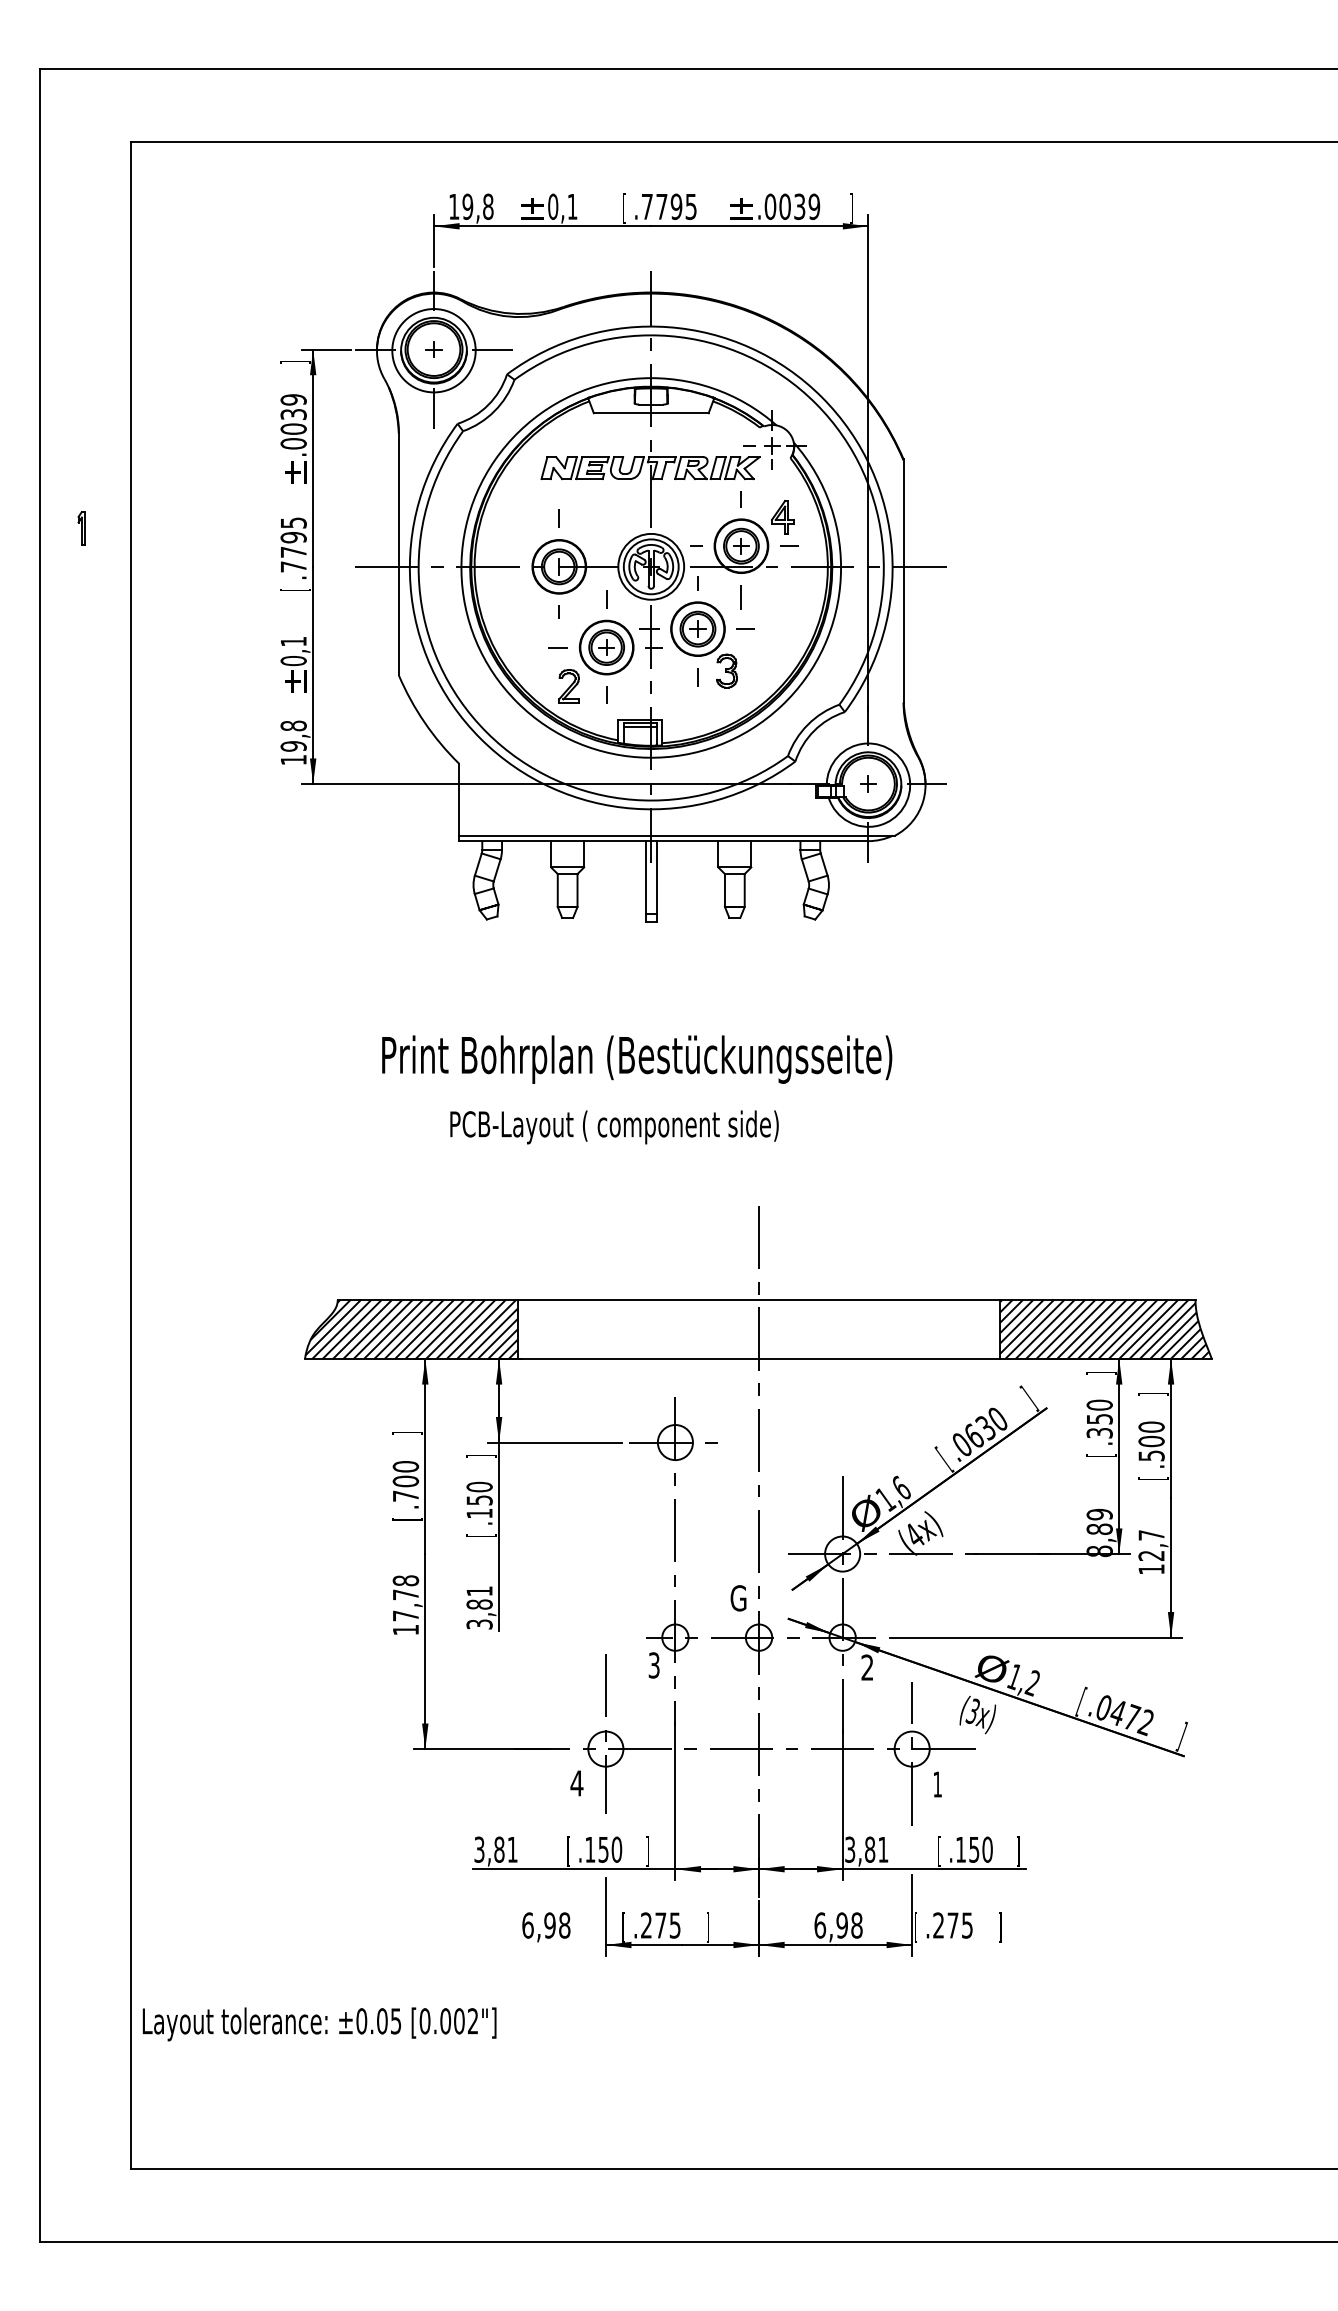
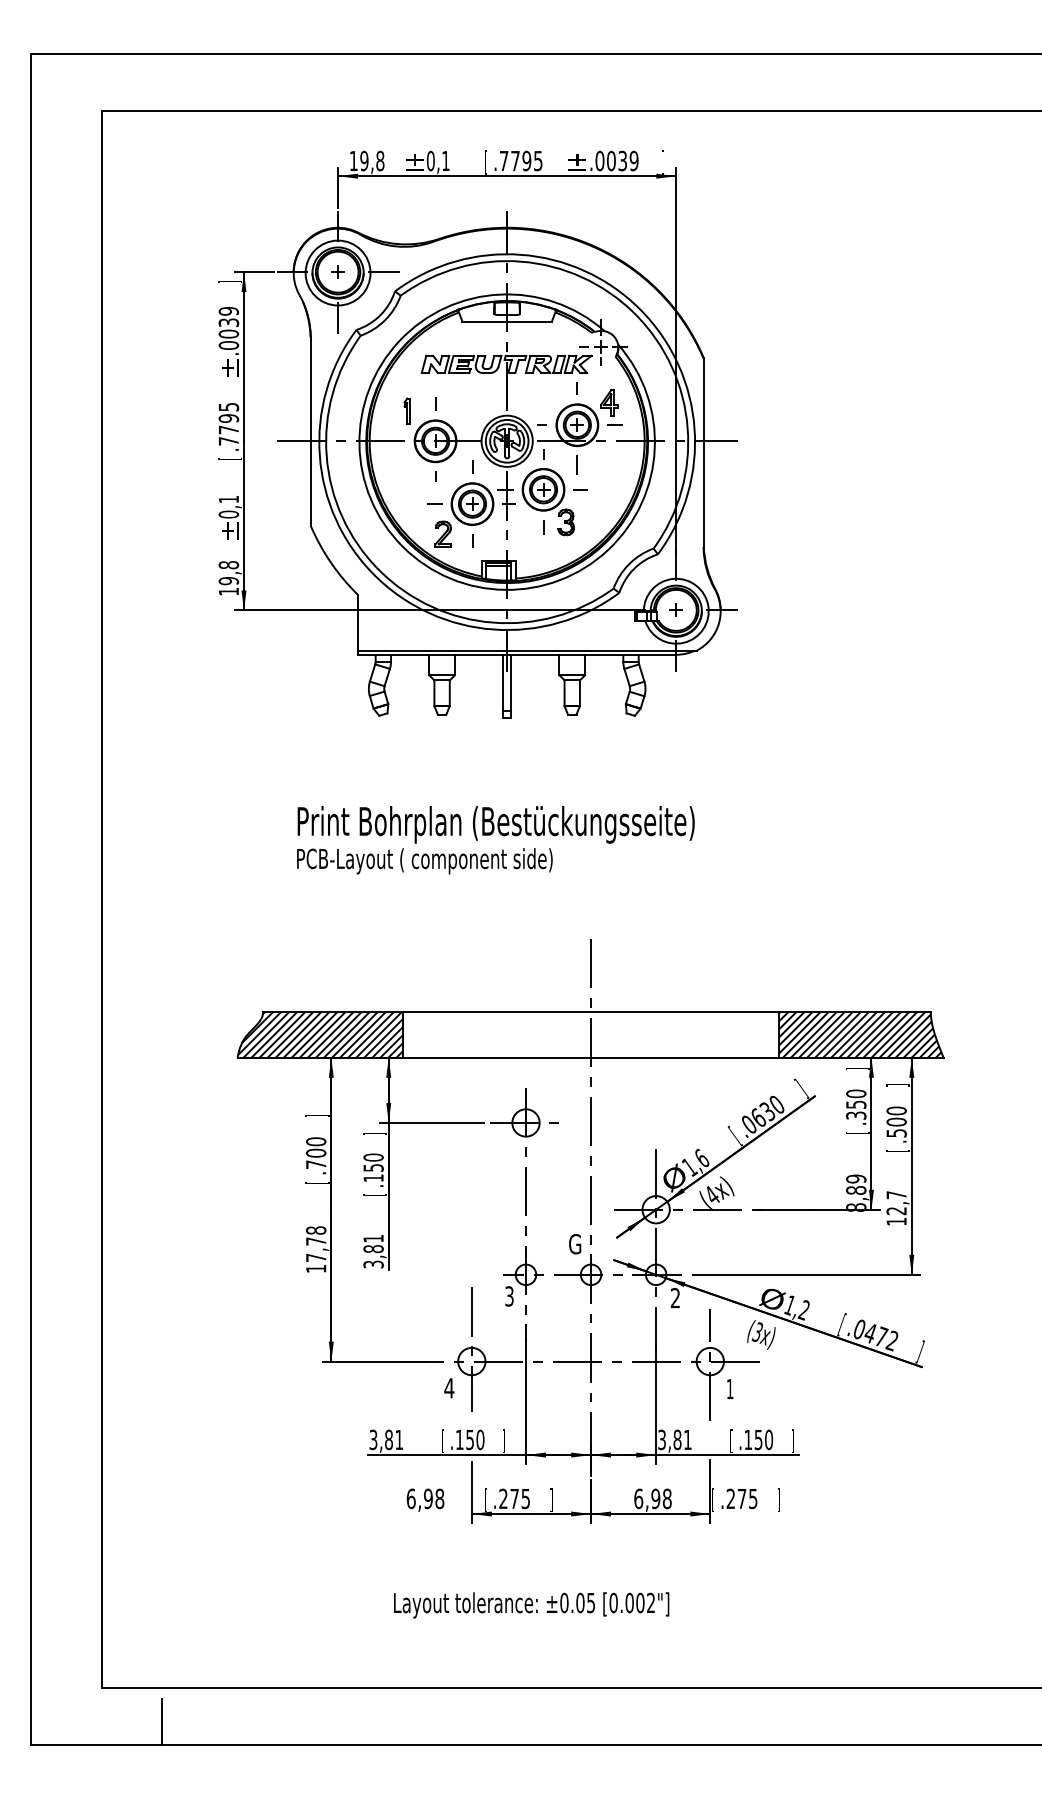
part: (81, 528) -> (406, 411), moved
text: (614, 1127) -> (424, 861), moved
text: (319, 2024) -> (531, 1605), moved
line: (208, 2212) -> (162, 1722), added

